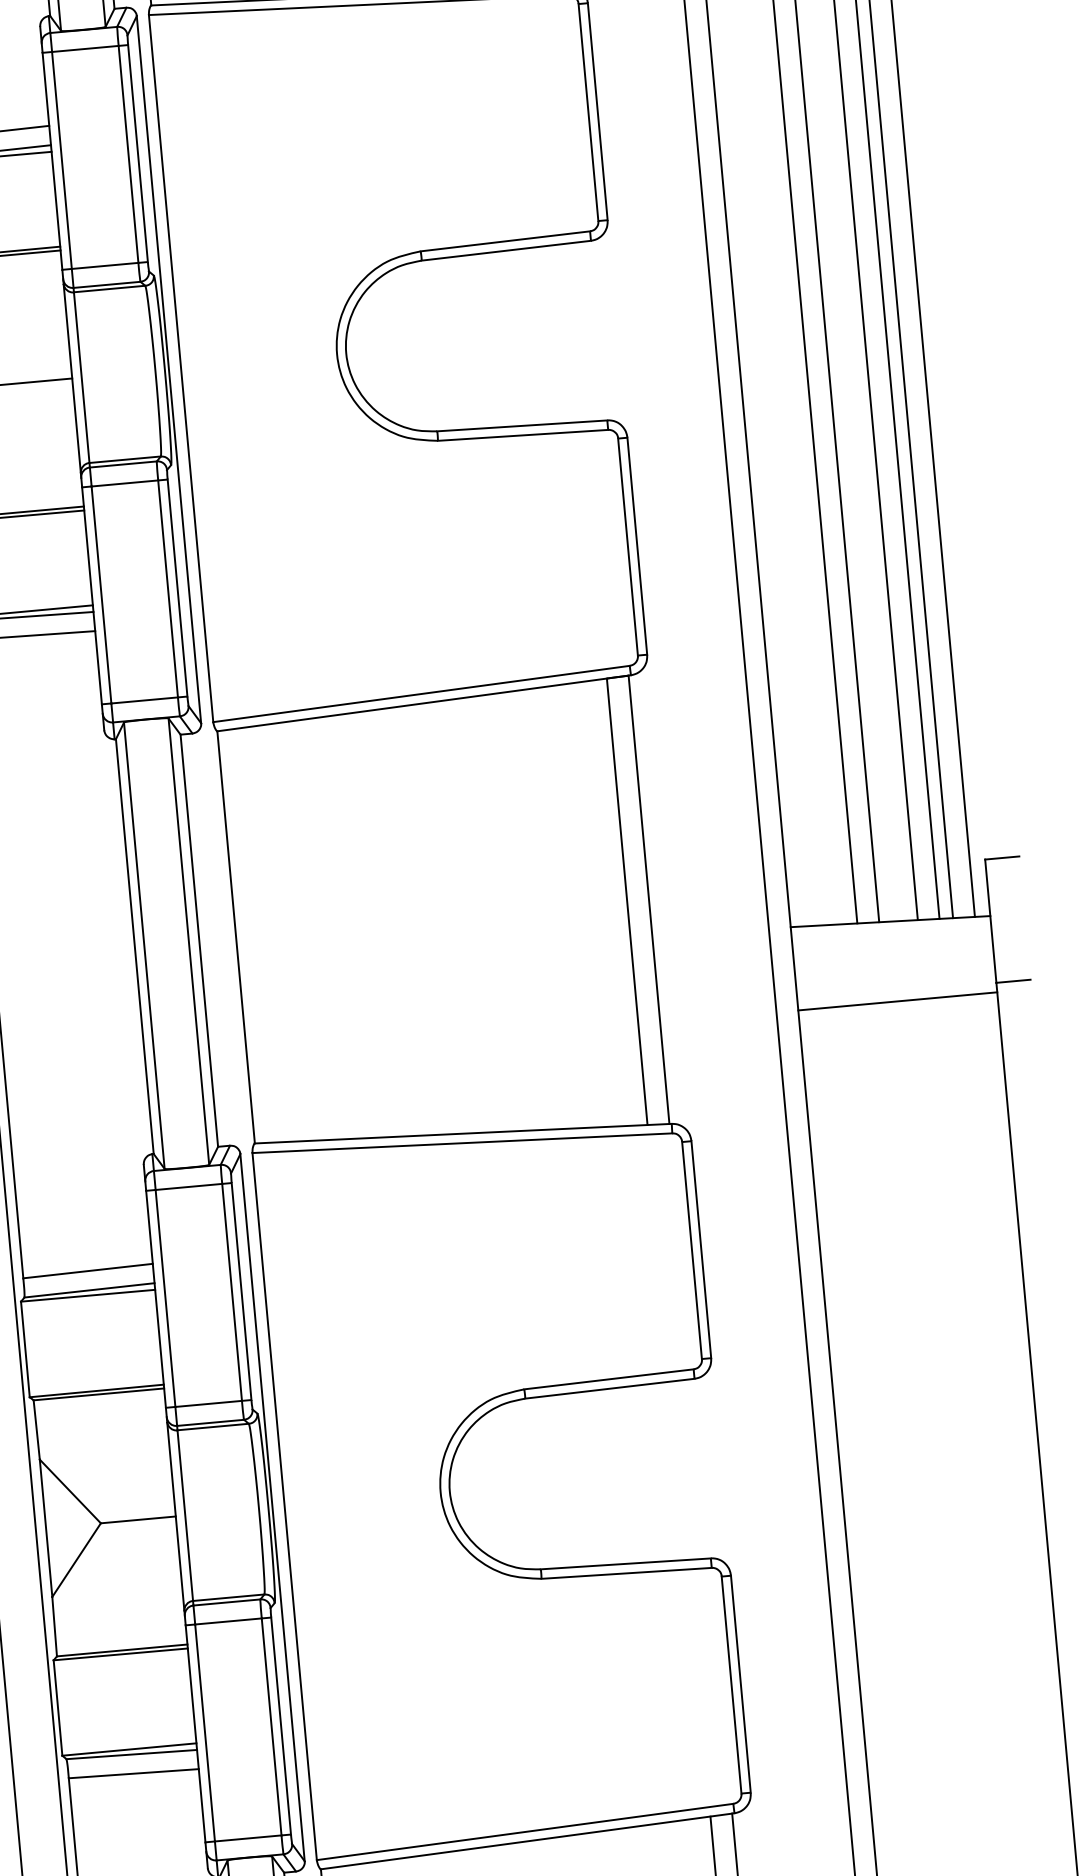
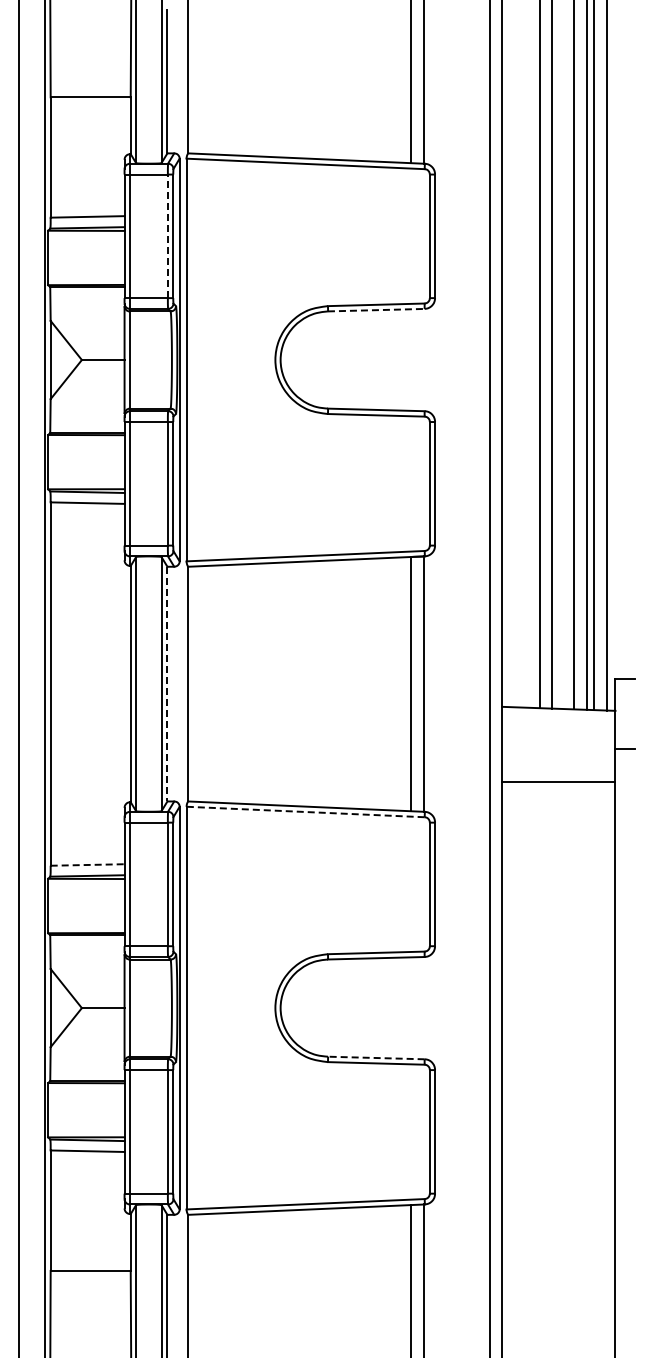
line: (127, 154) -> (167, 236), solid -> dashed
line: (506, 251) -> (376, 310), solid -> dashed
line: (199, 941) -> (167, 684), solid -> dashed
line: (897, 1001) -> (558, 782), moved
line: (462, 1142) -> (305, 811), solid -> dashed
line: (87, 1270) -> (87, 864), solid -> dashed
line: (624, 1563) -> (375, 1057), solid -> dashed

